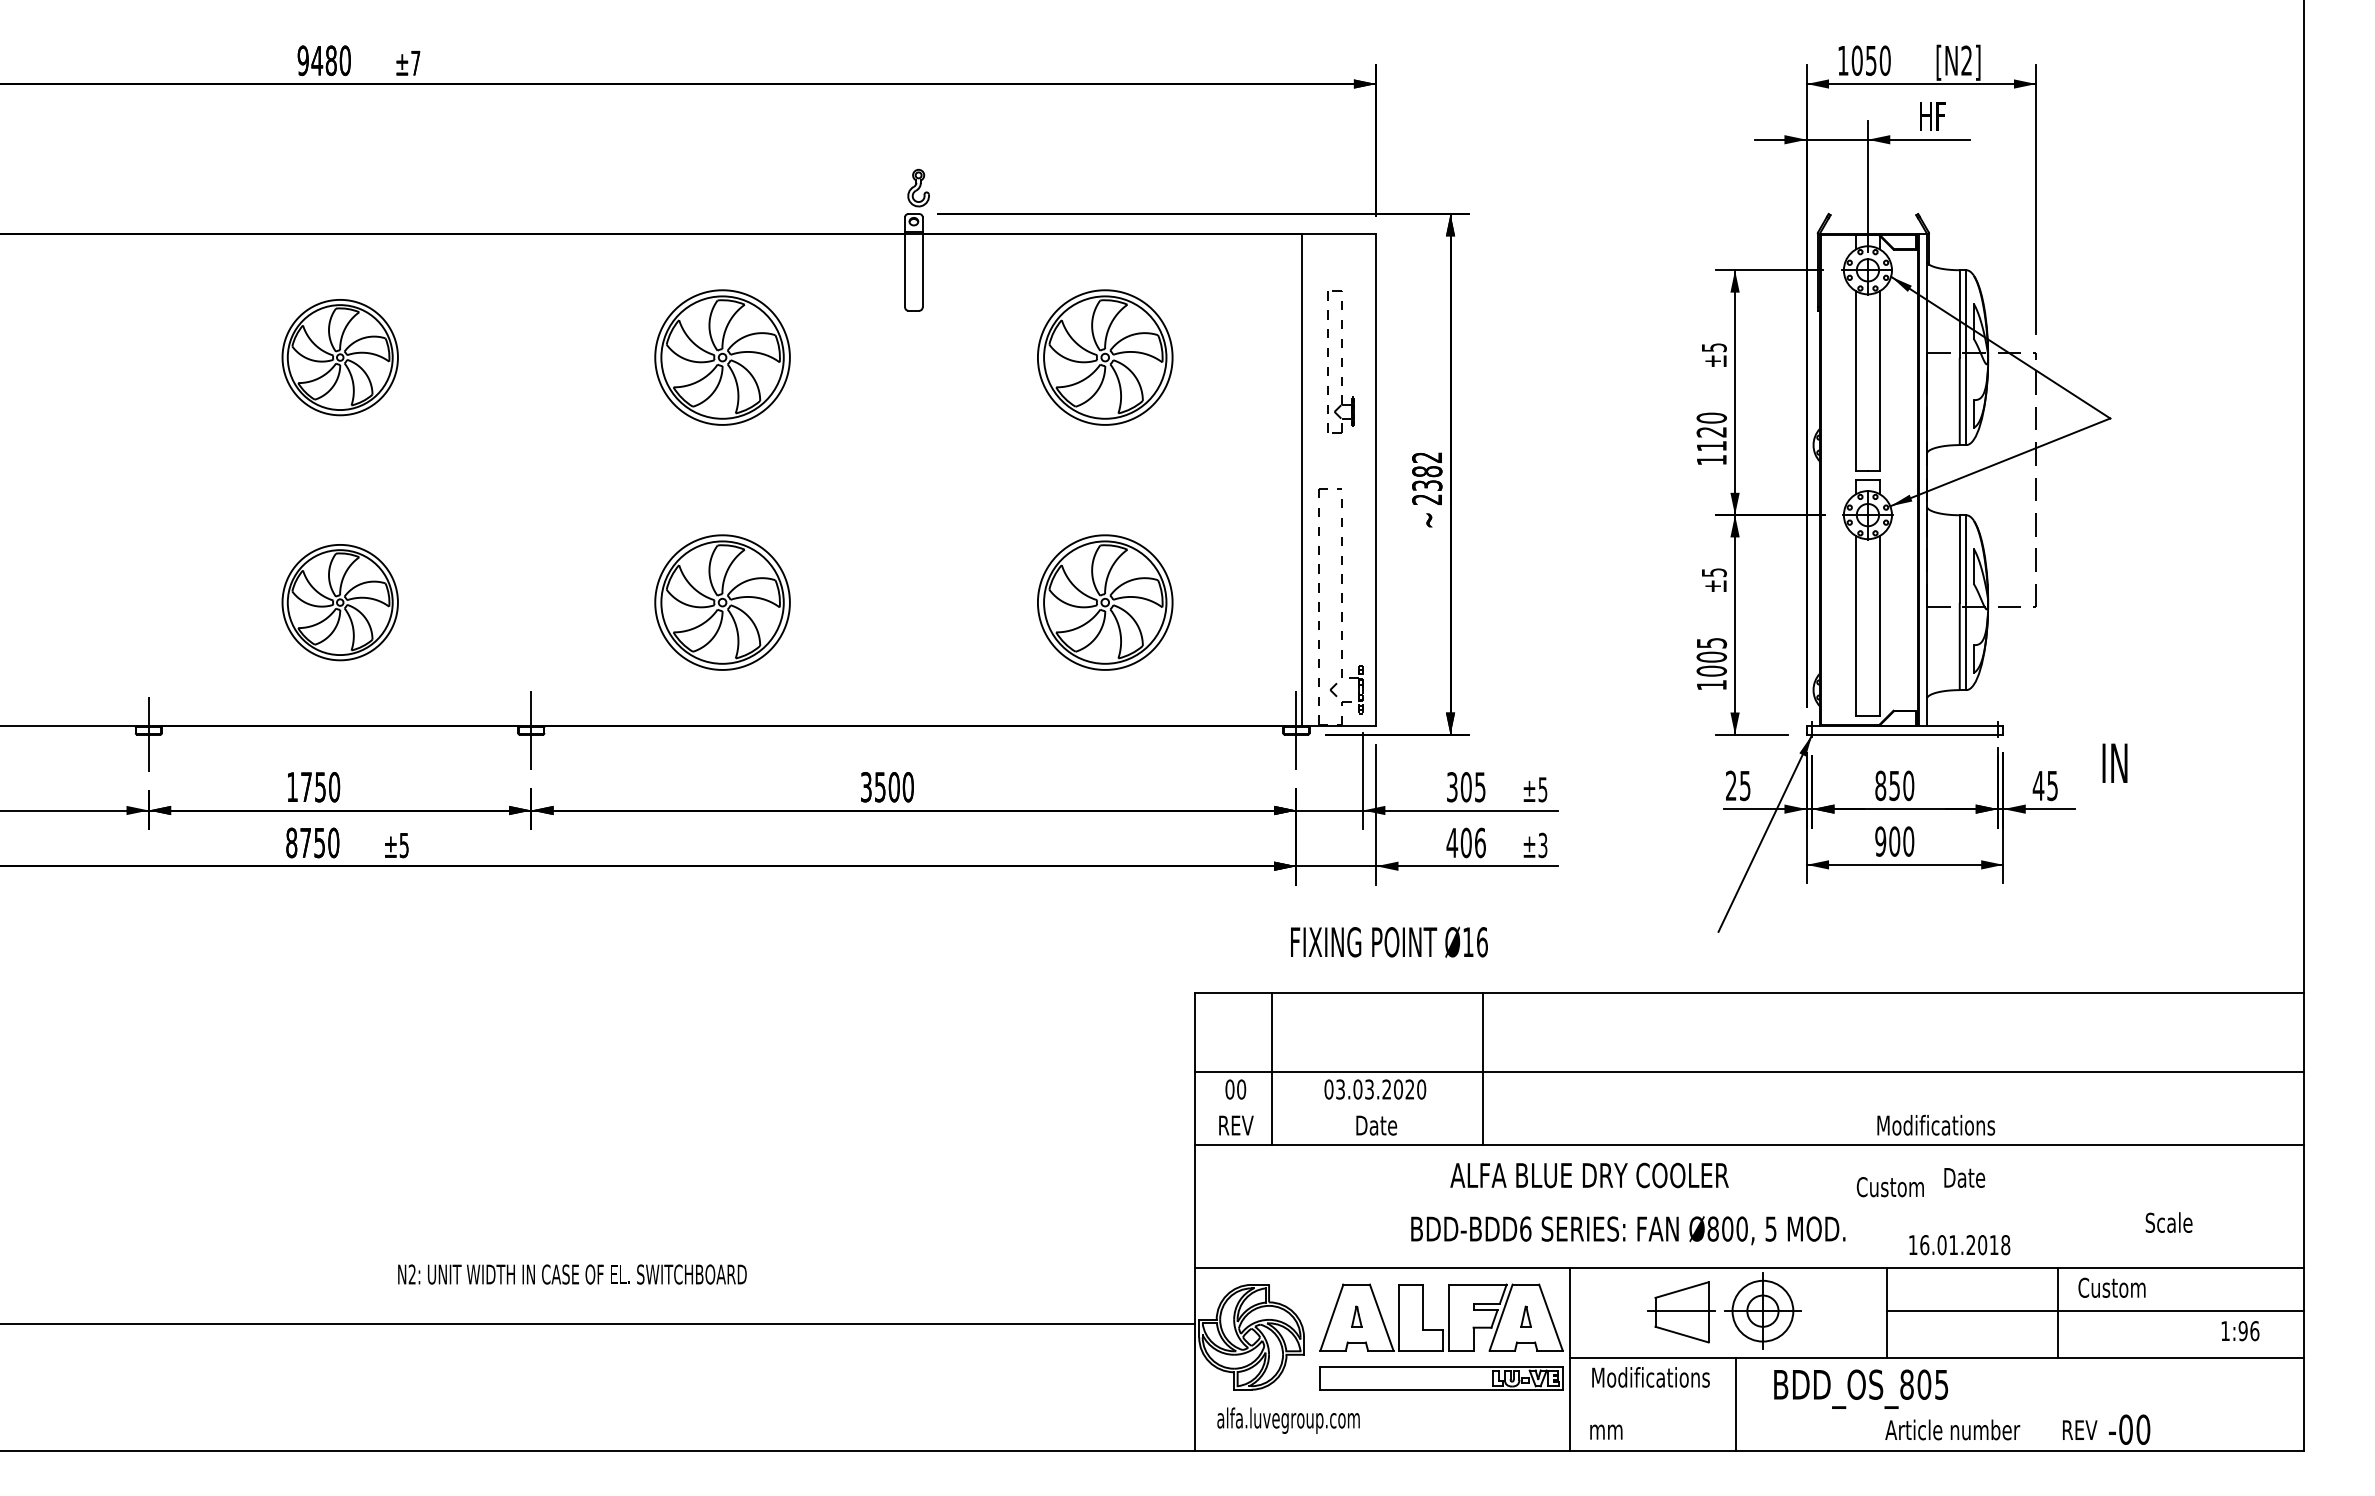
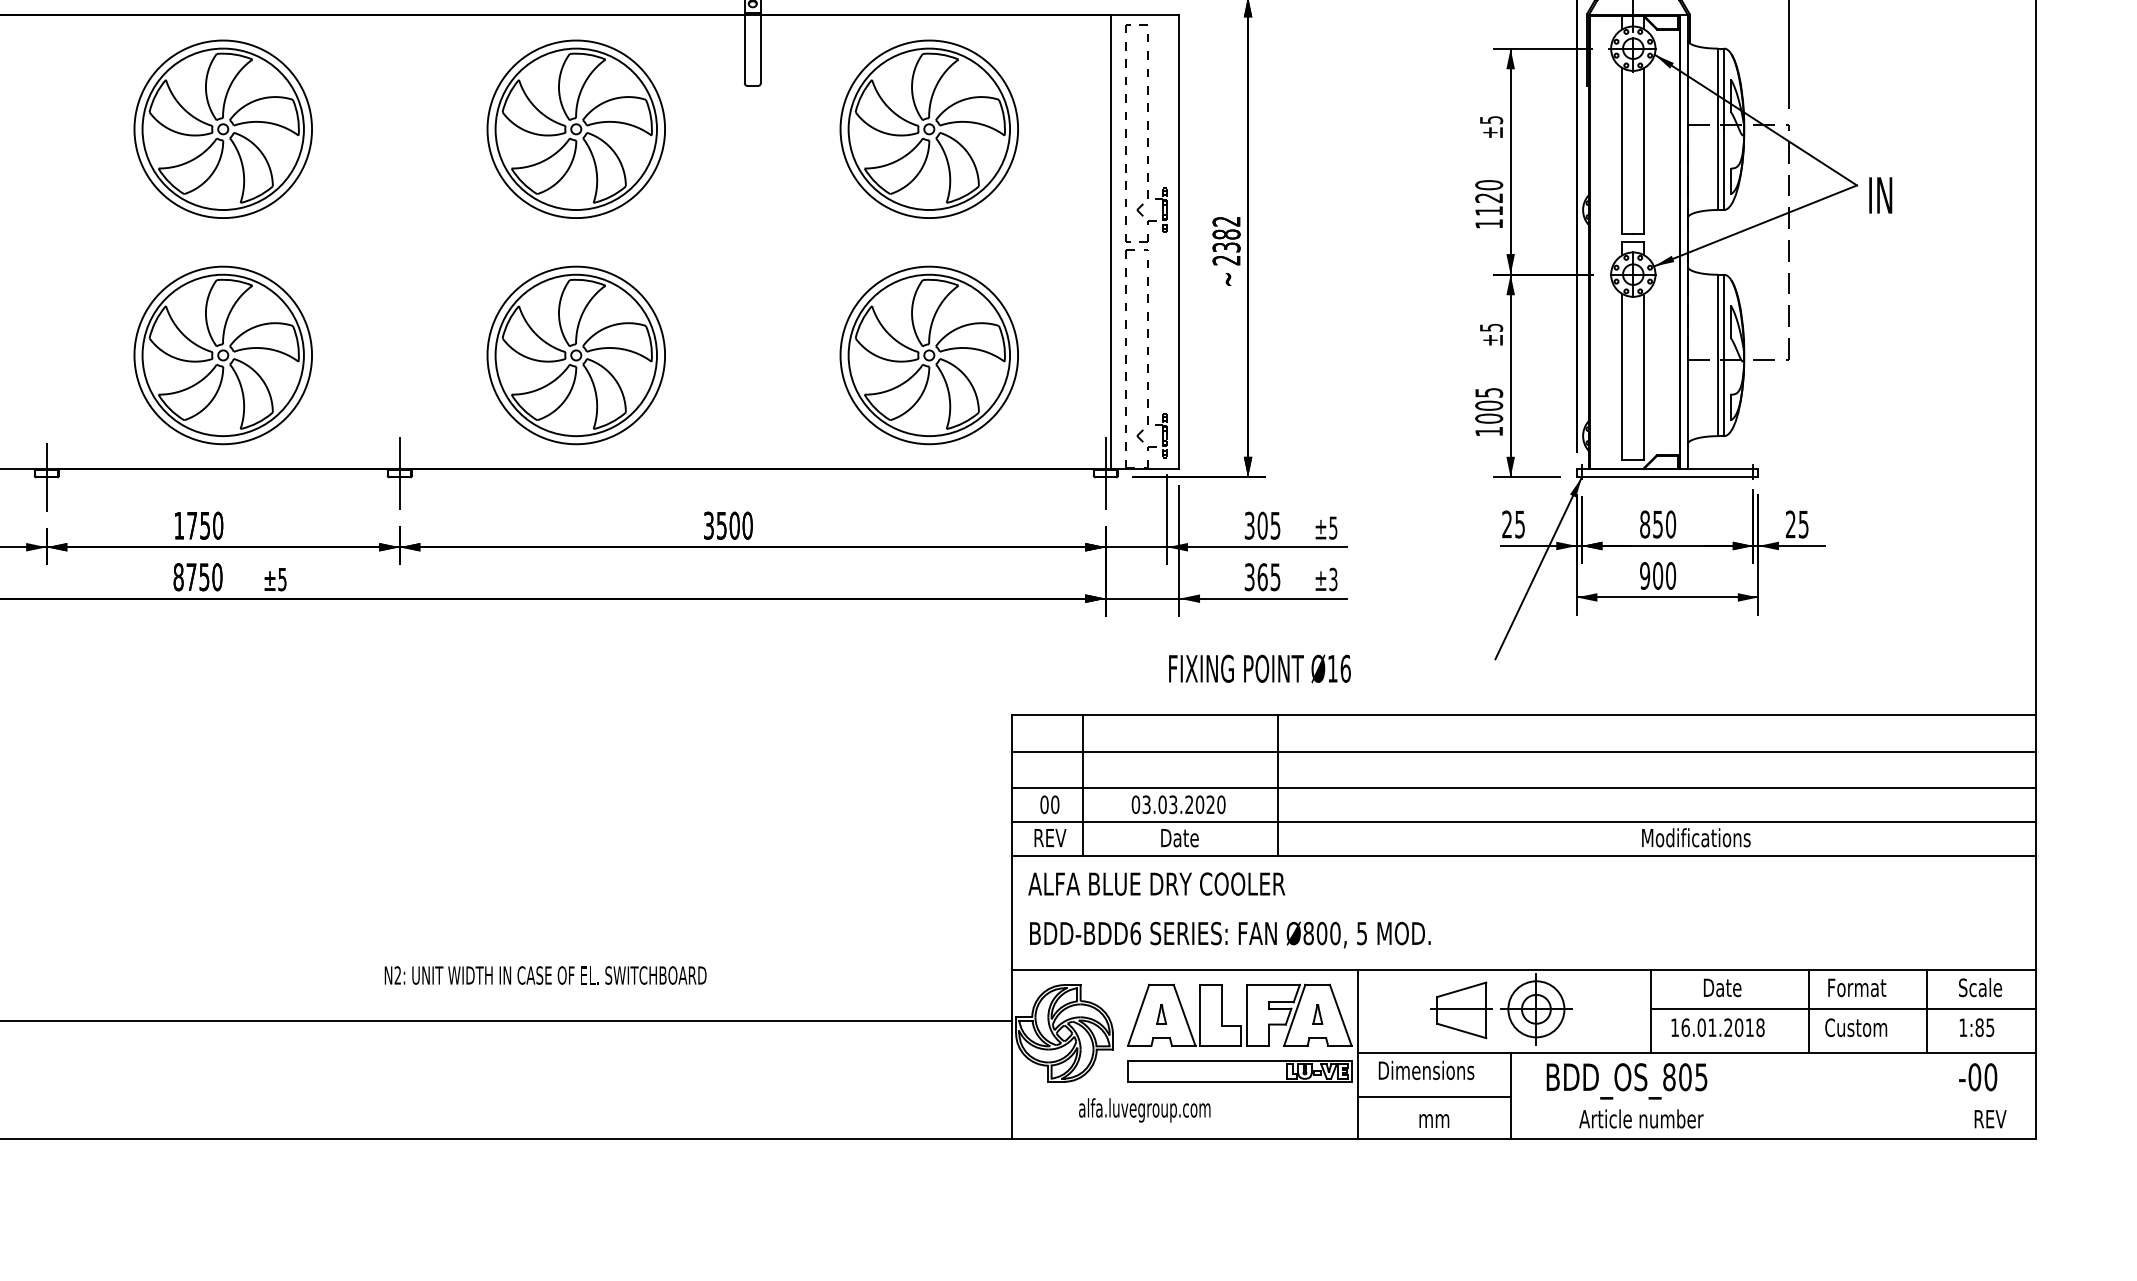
part: (340, 357) -> (223, 129), size x1.67
part: (722, 357) -> (576, 129), size x1.43
part: (1105, 357) -> (929, 129), size x1.43
part: (1340, 361) -> (1146, 132), size x1.67
part: (340, 602) -> (223, 355), size x1.67
part: (722, 602) -> (576, 355), size x1.43
part: (1105, 602) -> (929, 355), size x1.43
text: (2114, 762) -> (1880, 194), moved
text: (2038, 785) -> (1790, 524), 45 -> 25
text: (1465, 842) -> (1261, 576), 406 -> 365
text: (1389, 941) -> (1260, 668), moved
line: (1748, 1032) -> (1523, 752), added
line: (1748, 1108) -> (1523, 822), added
text: (1589, 1175) -> (1156, 884), moved
text: (1964, 1177) -> (1722, 987), moved
text: (1889, 1187) -> (1855, 1028), moved
text: (2168, 1222) -> (1979, 987), moved
text: (1628, 1230) -> (1230, 934), moved
text: (1959, 1245) -> (1717, 1028), moved
text: (572, 1274) -> (545, 975), moved
text: (2111, 1287) -> (1858, 987), Custom -> Format
line: (2185, 1313) -> (1926, 1011), added
text: (2248, 1331) -> (1984, 1028), 1:96 -> 1:85
text: (1651, 1377) -> (1433, 1070), Modifications -> Dimensions
line: (1652, 1405) -> (1434, 1096), added
text: (1288, 1420) -> (1144, 1110), moved
text: (1952, 1429) -> (1641, 1118), moved
text: (2080, 1429) -> (1990, 1118), moved
text: (2129, 1429) -> (1978, 1076), moved
text: (1606, 1431) -> (1434, 1120), moved

